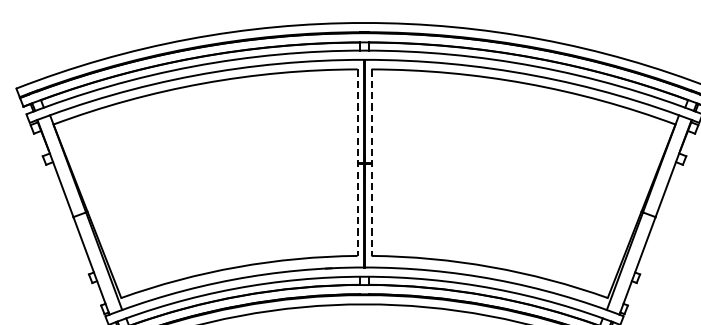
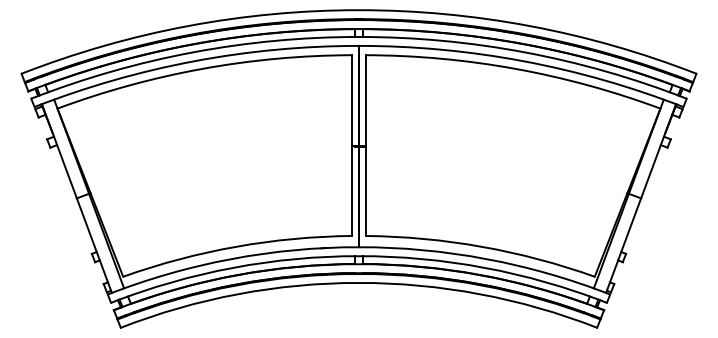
line: (357, 163) -> (352, 146), dashed -> solid
line: (371, 163) -> (365, 146), dashed -> solid

